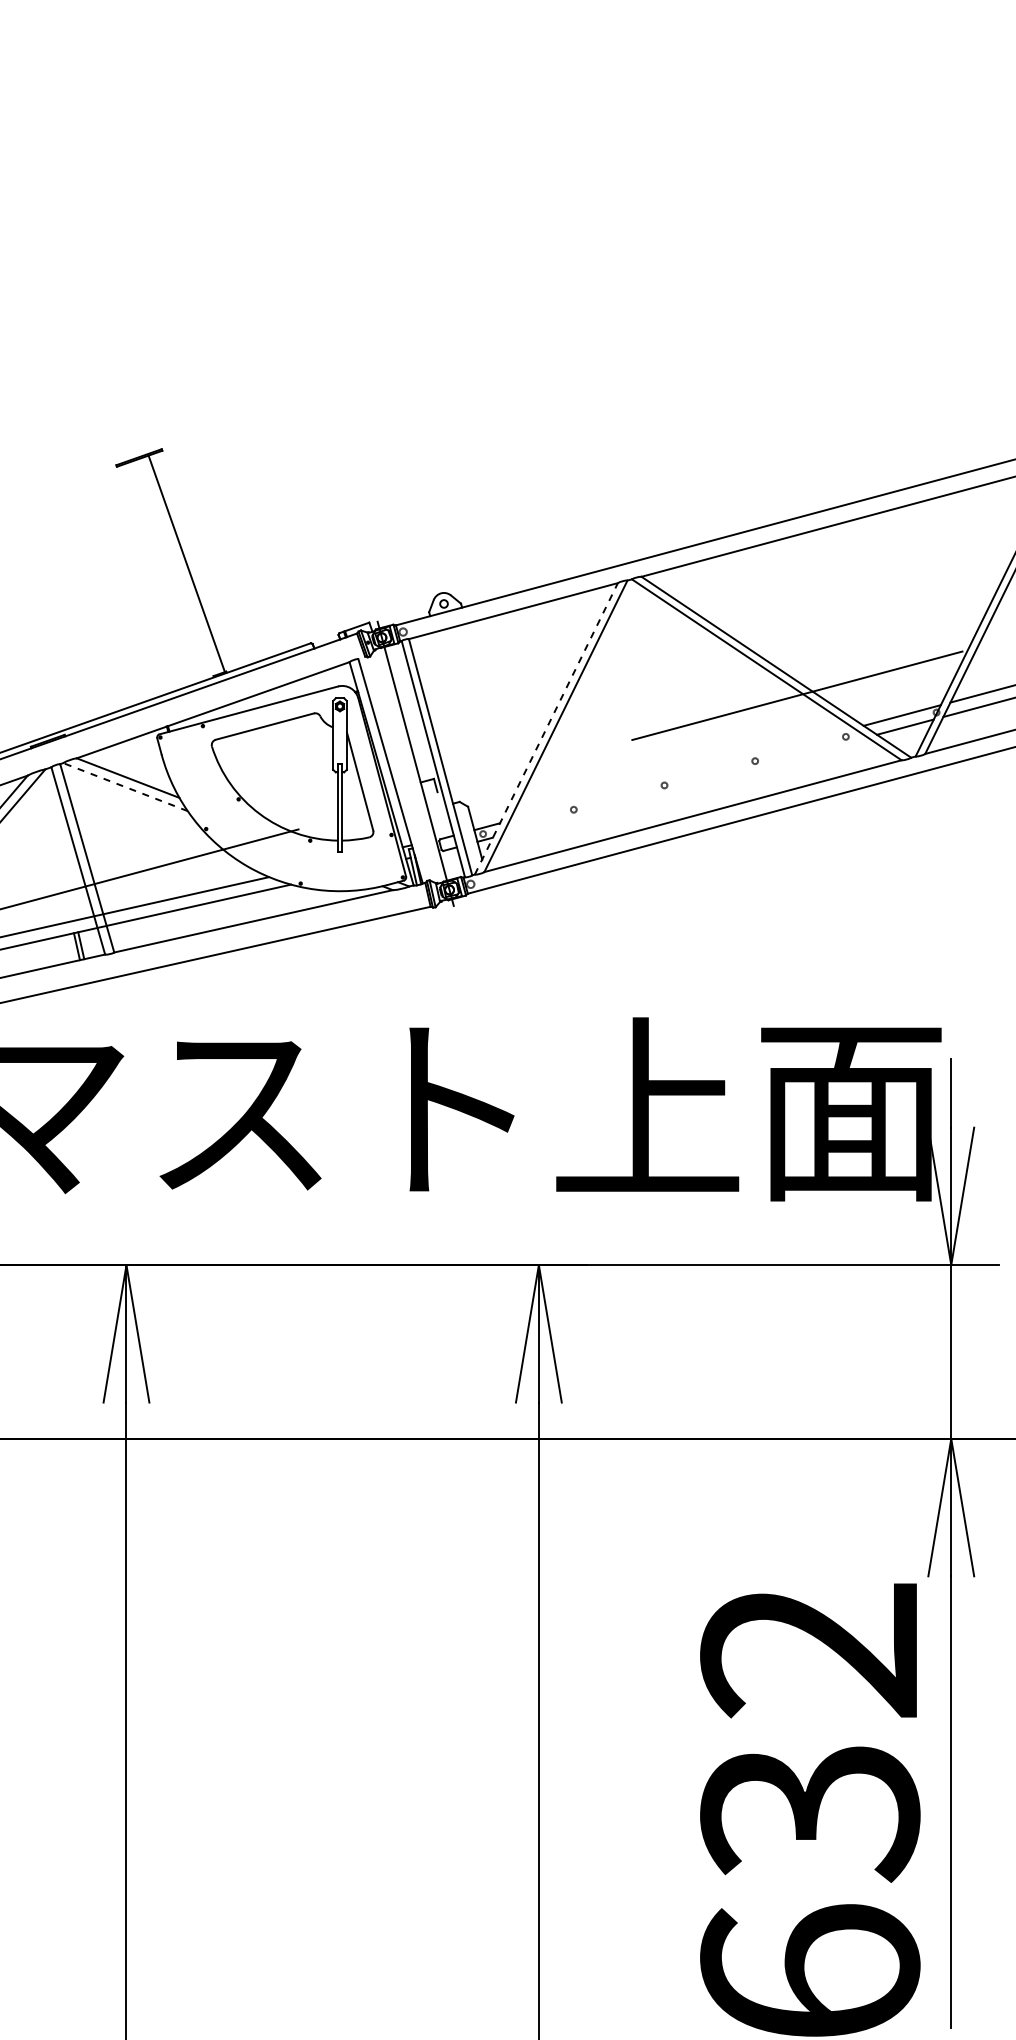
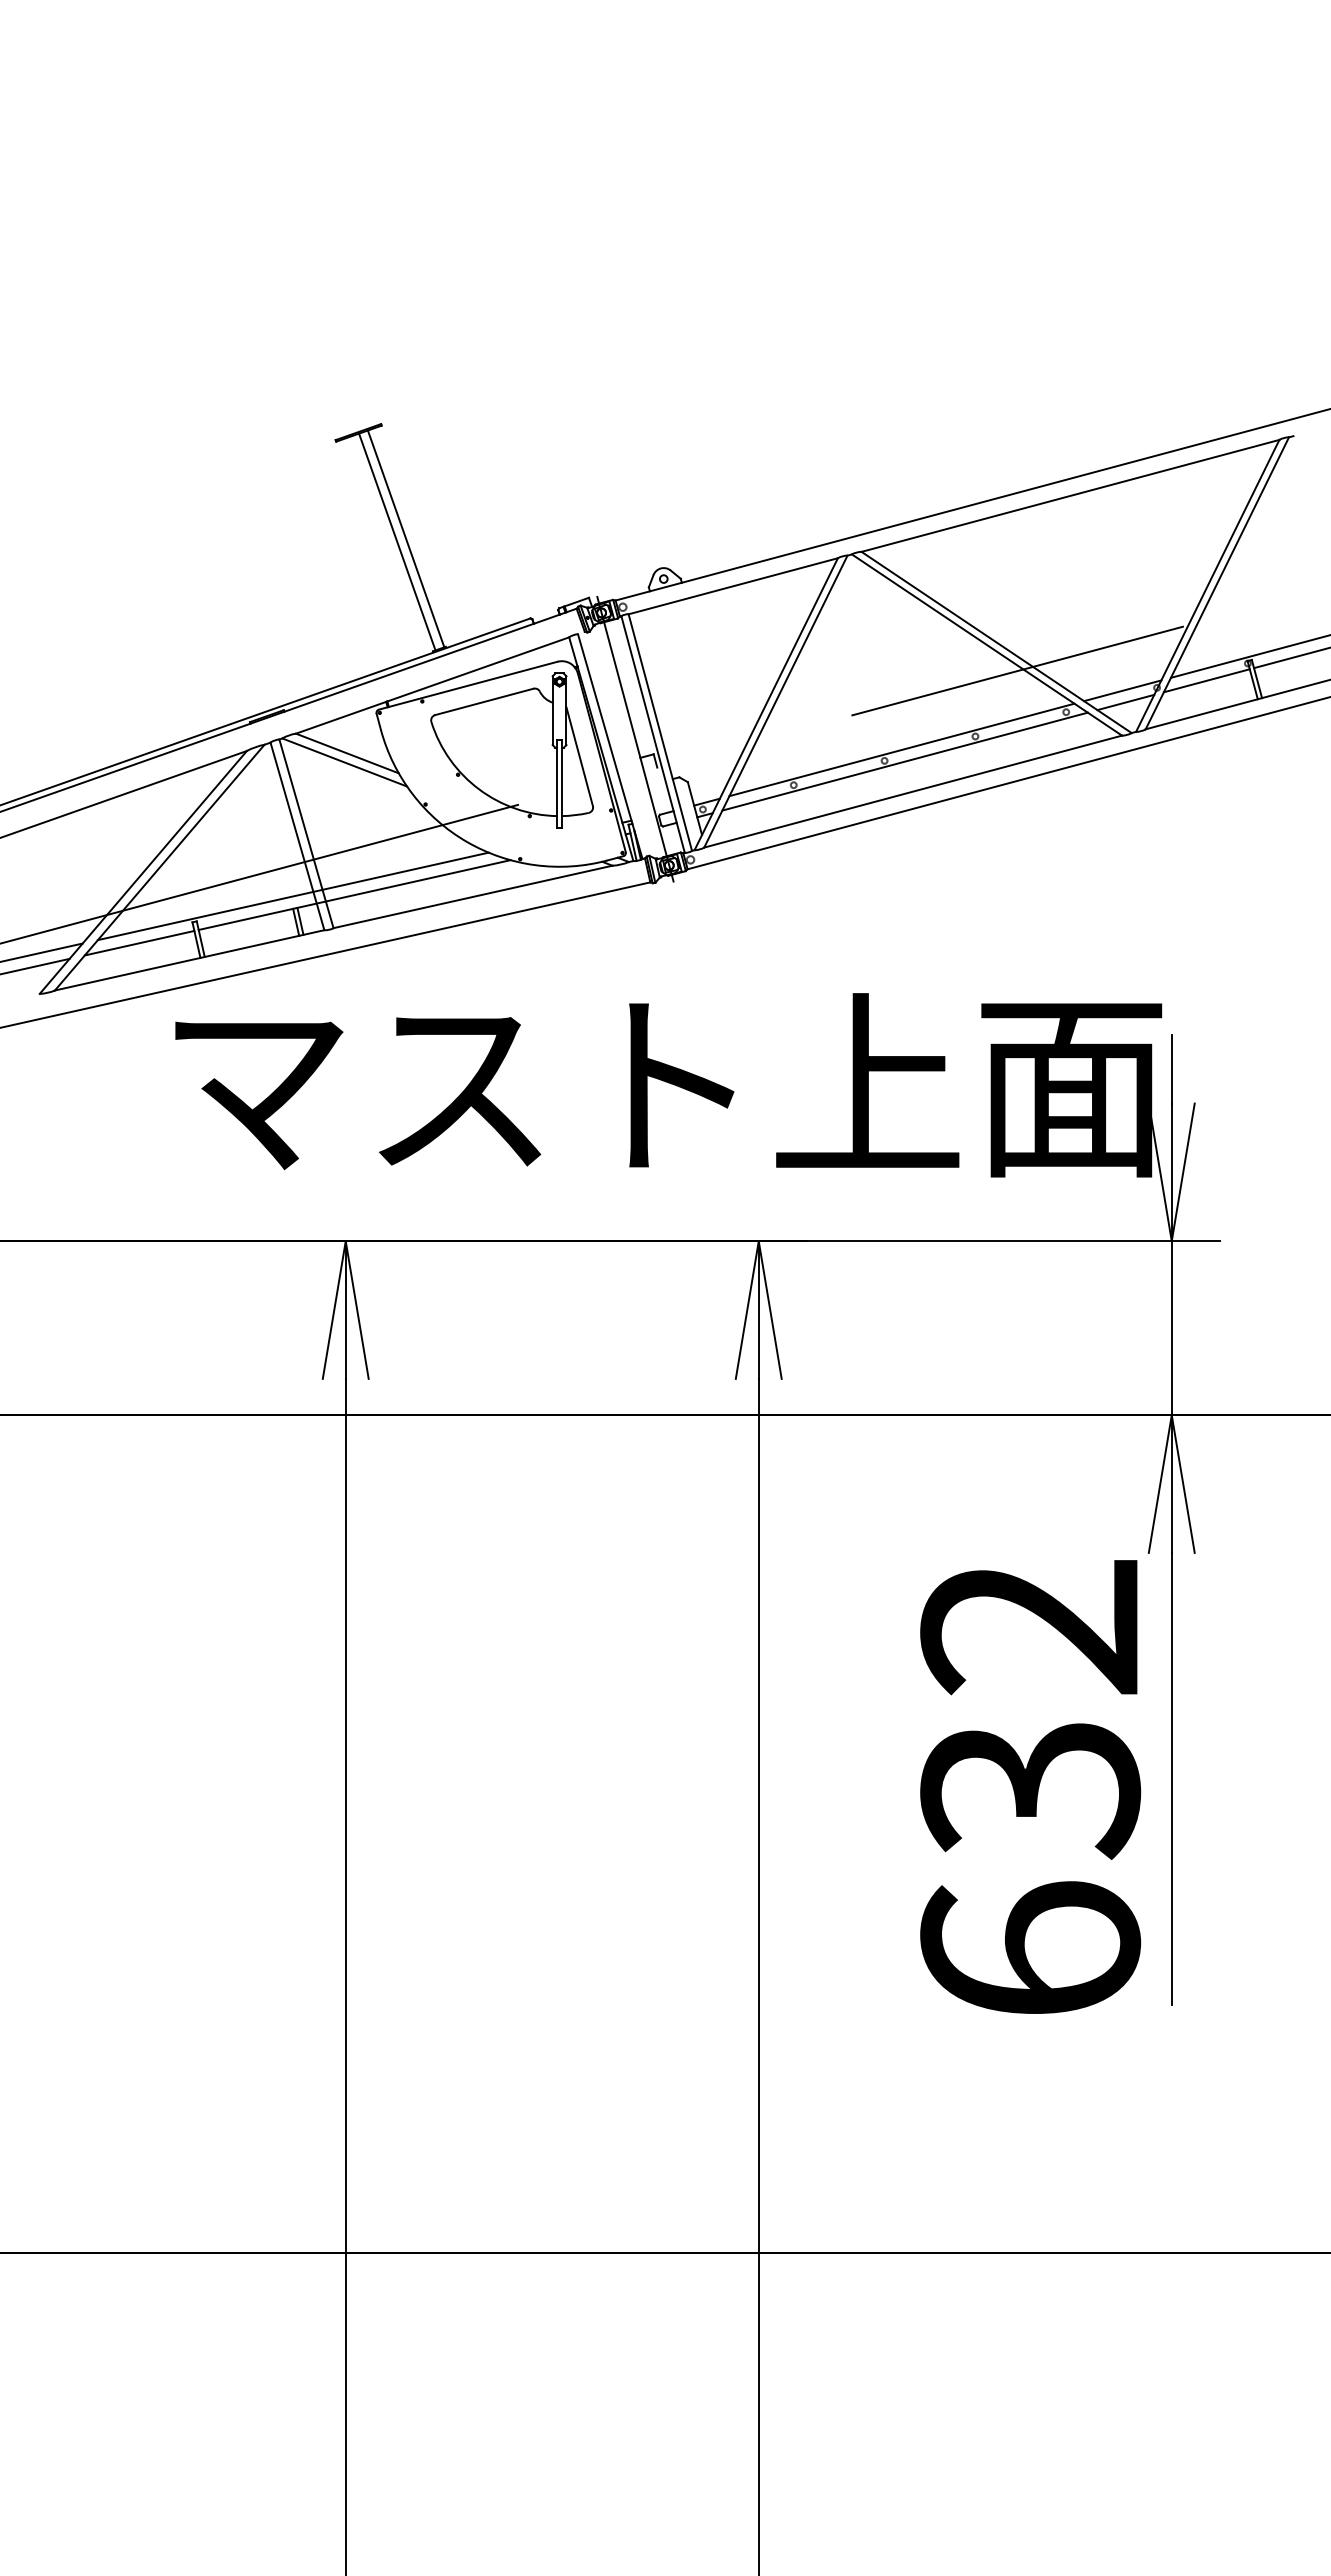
line: (178, 566) -> (397, 541), added
line: (546, 729) -> (766, 704), dashed -> solid
line: (681, 774) -> (901, 749), added
line: (684, 786) -> (904, 761), added
line: (125, 787) -> (344, 762), dashed -> solid

